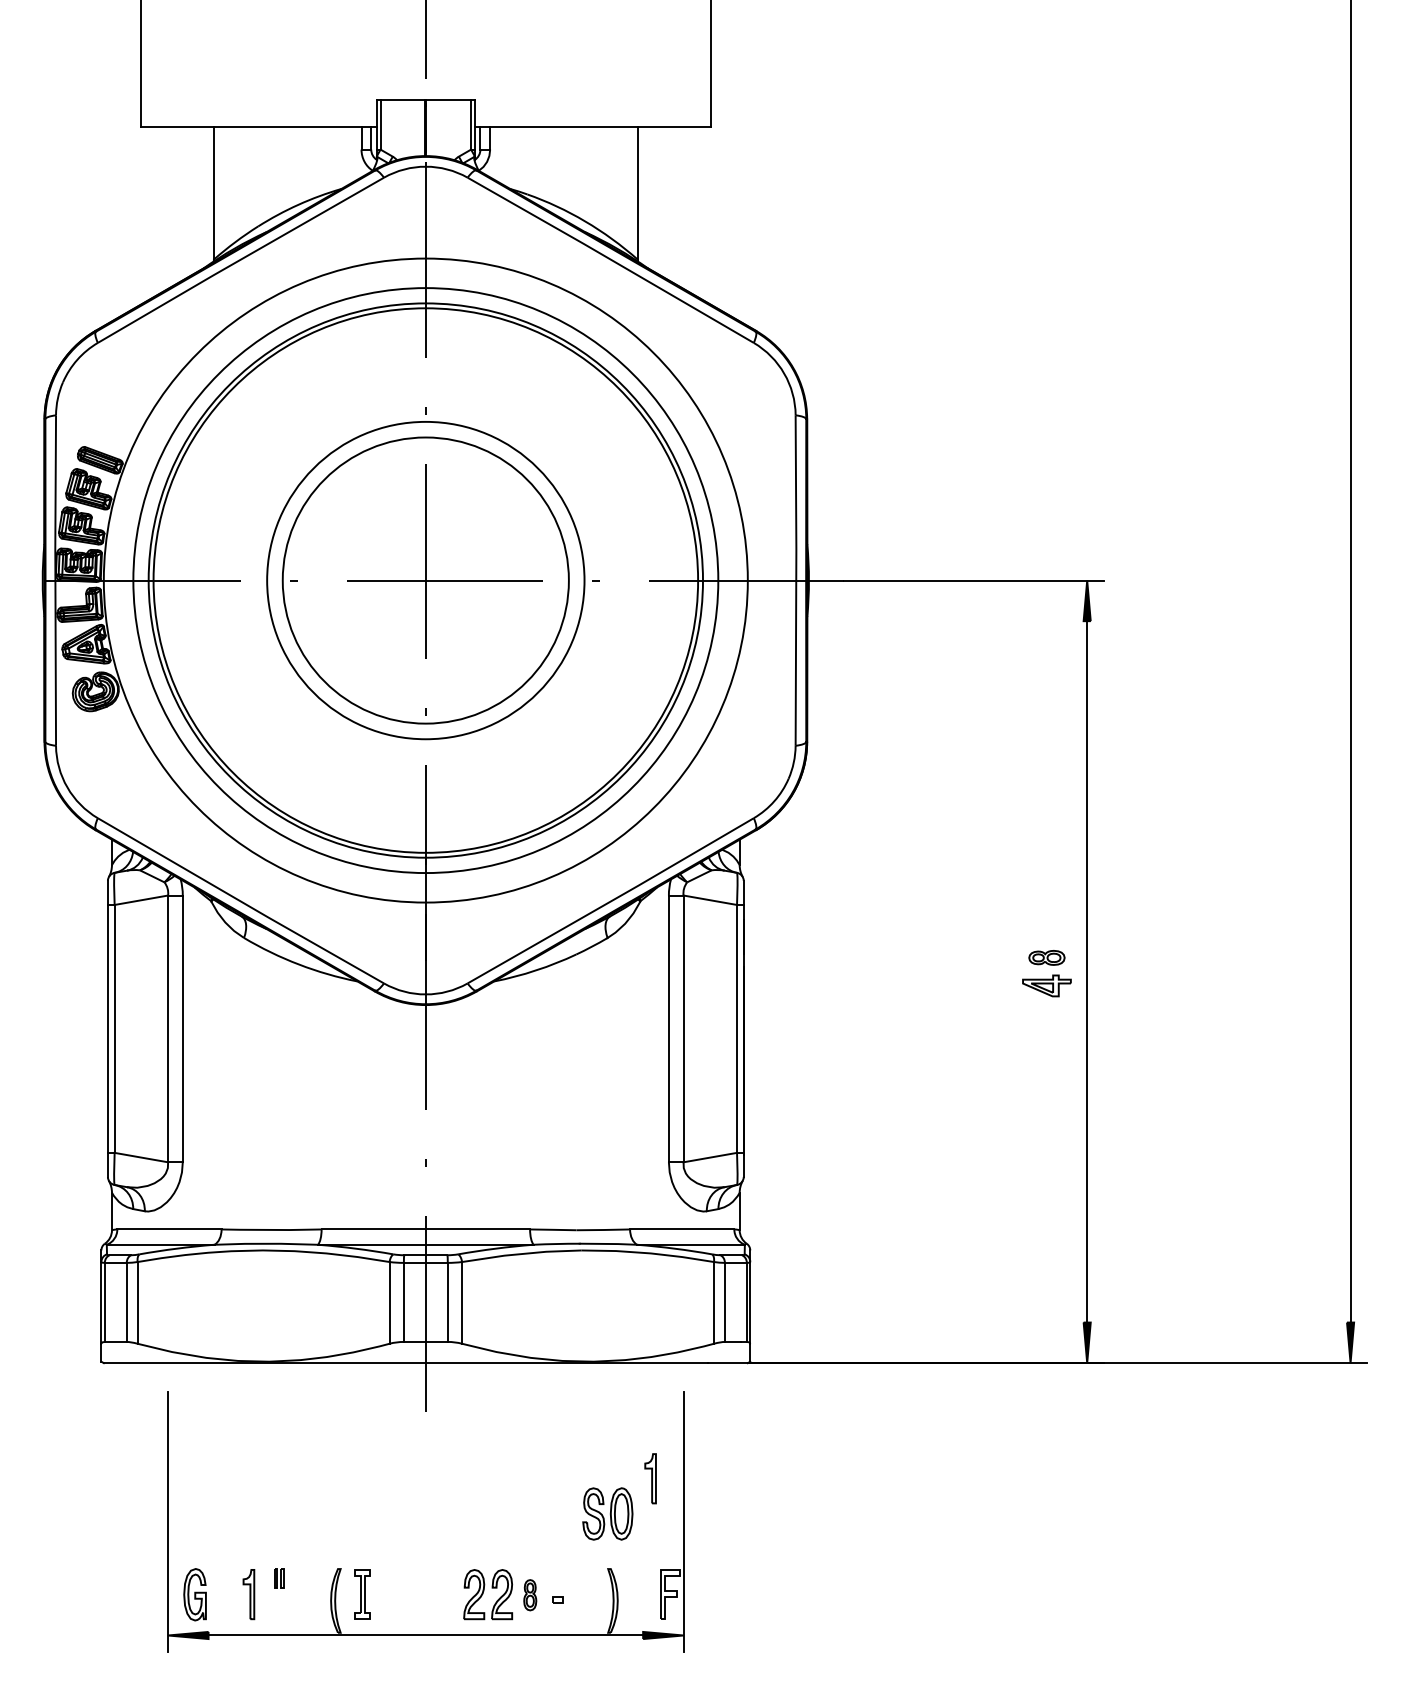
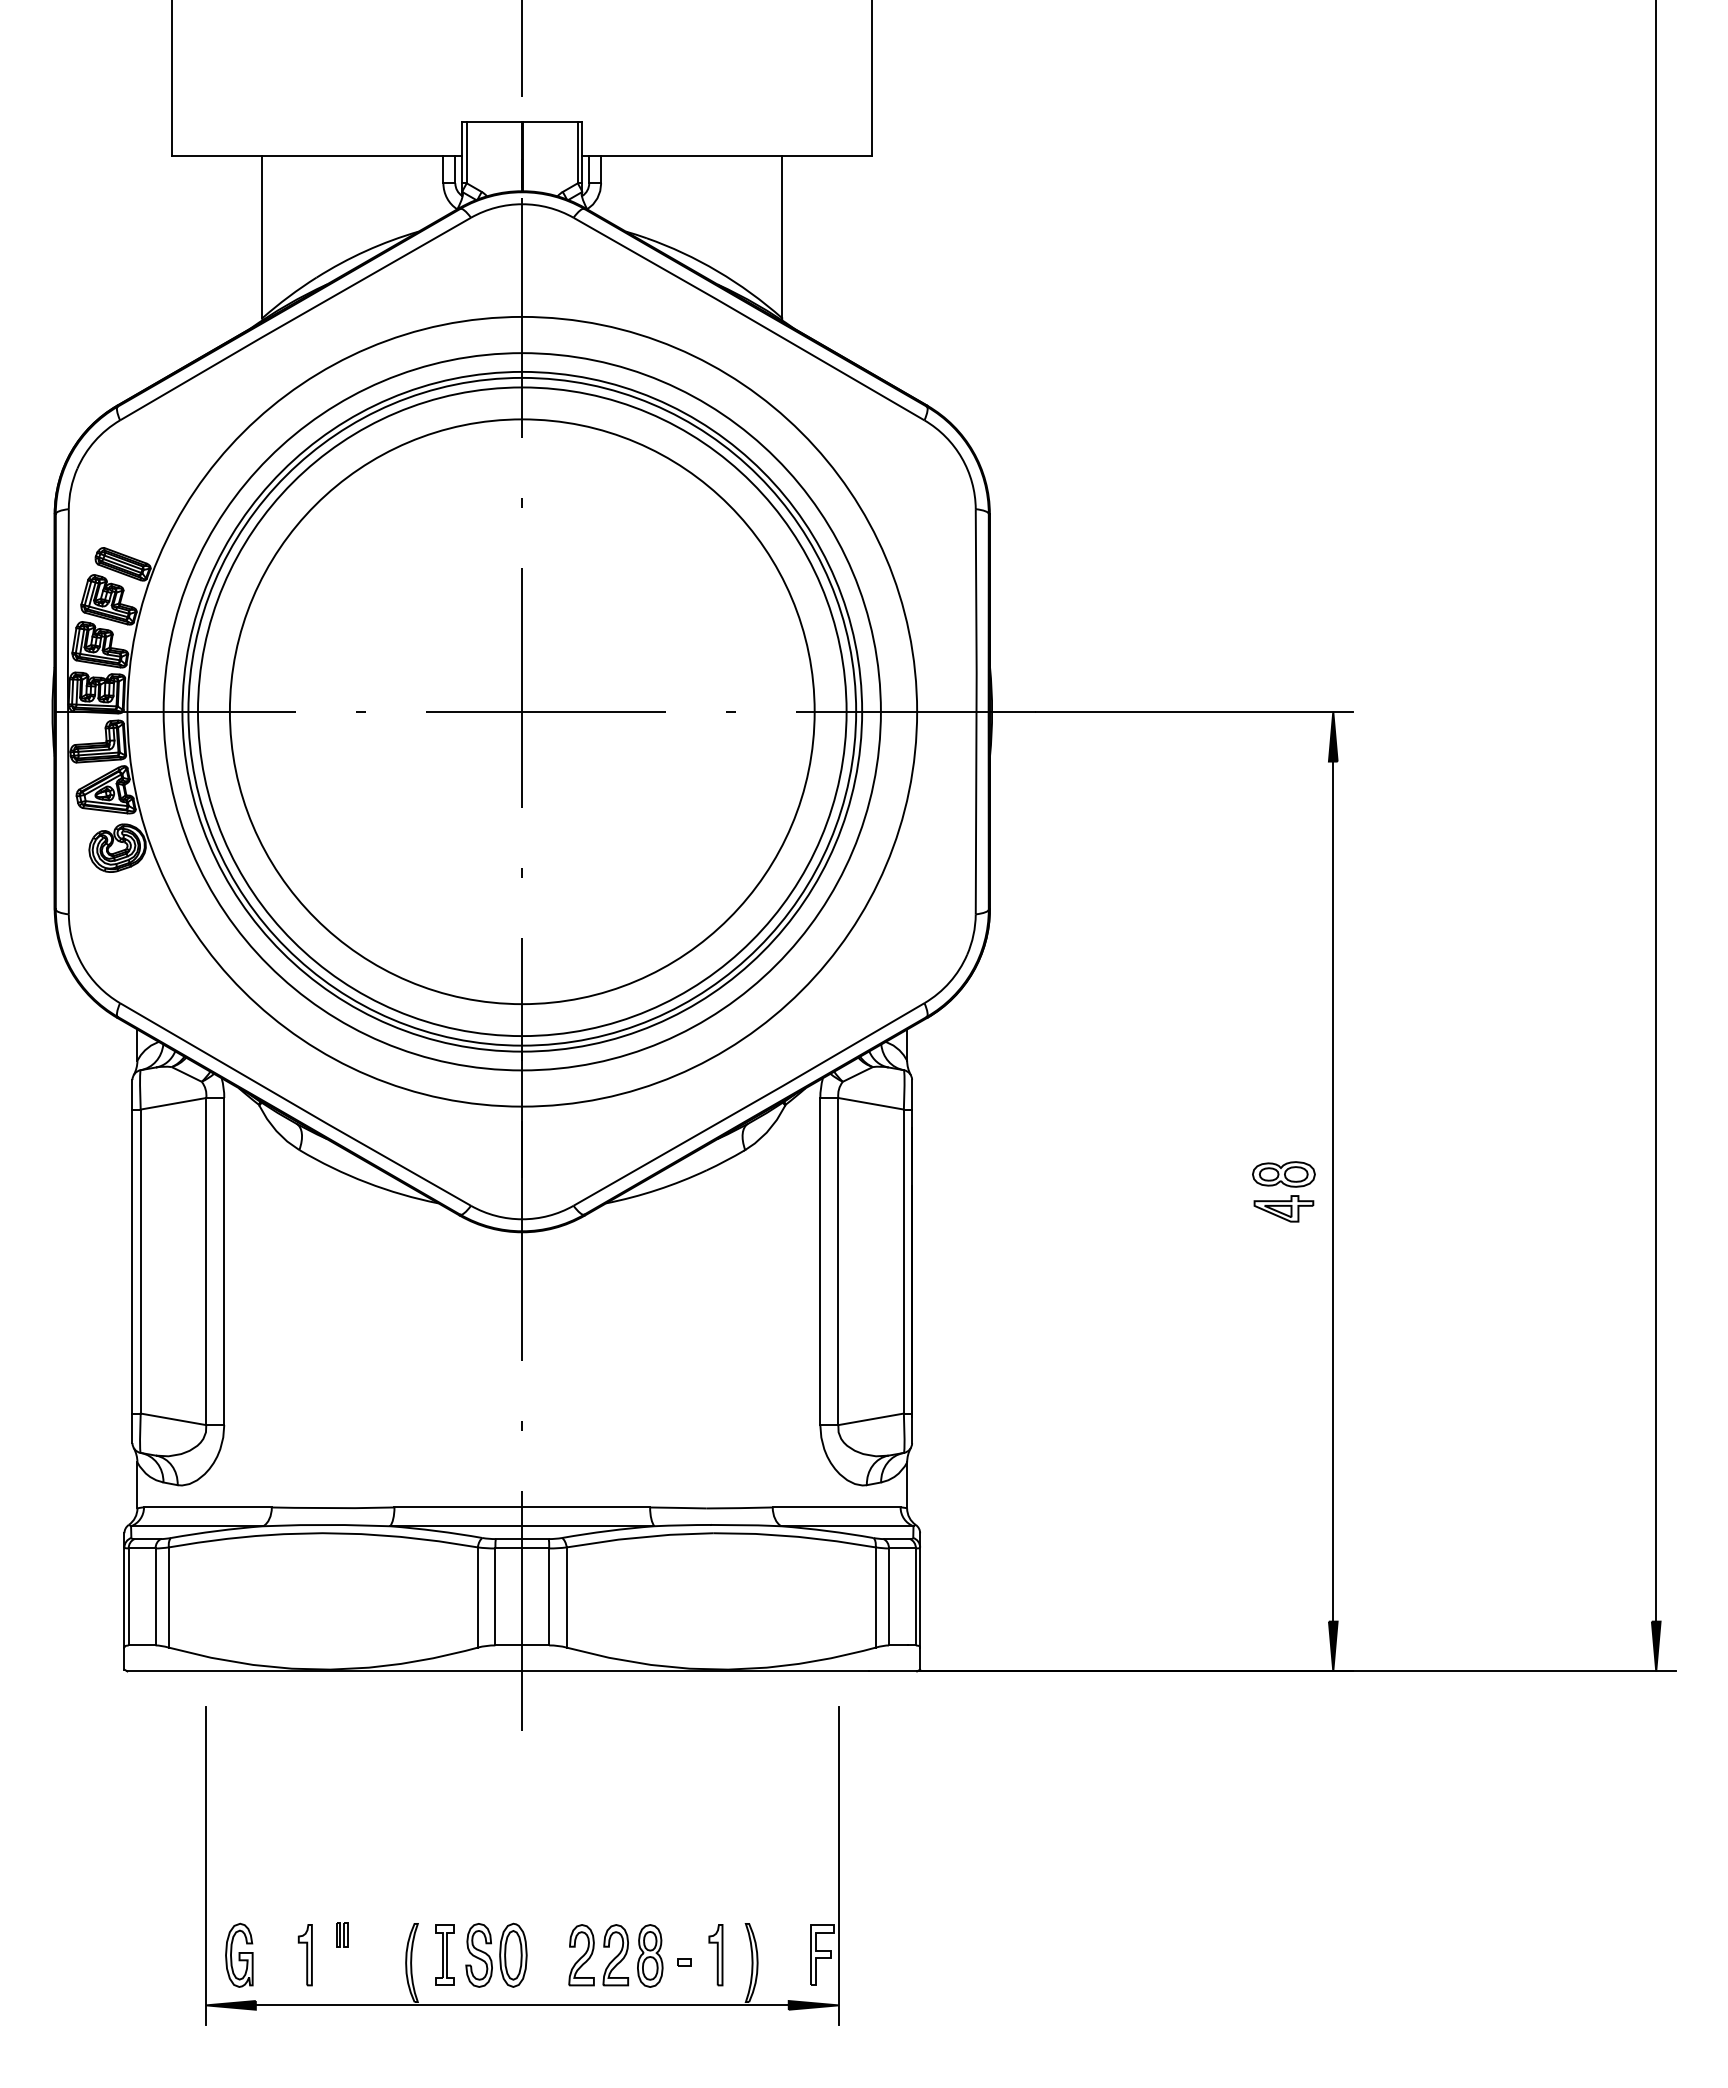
circle: (425, 580) -> (521, 711), size x1.67
circle: (425, 580) -> (521, 711), size x1.67
part: (1046, 957) -> (1283, 1174), size x1.43
part: (650, 1479) -> (715, 1955), moved
part: (607, 1513) -> (496, 1954), moved
part: (530, 1594) -> (650, 1955), size x1.67

